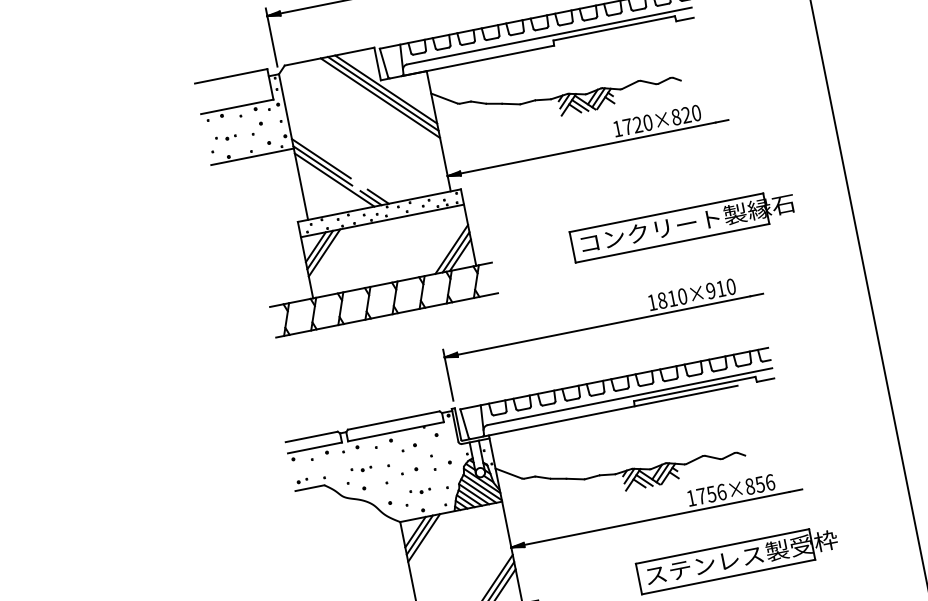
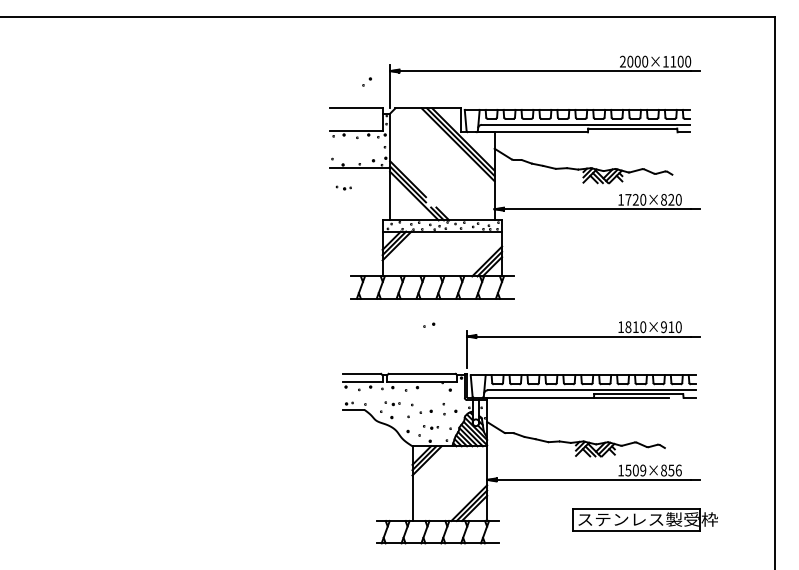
part: (256, 128) -> (366, 81), moved
part: (225, 137) -> (343, 187), moved
part: (682, 224) -> (653, 276), removed
part: (409, 446) -> (429, 324), moved
text: (711, 494) -> (635, 470), 1756×856 -> 1509×856

